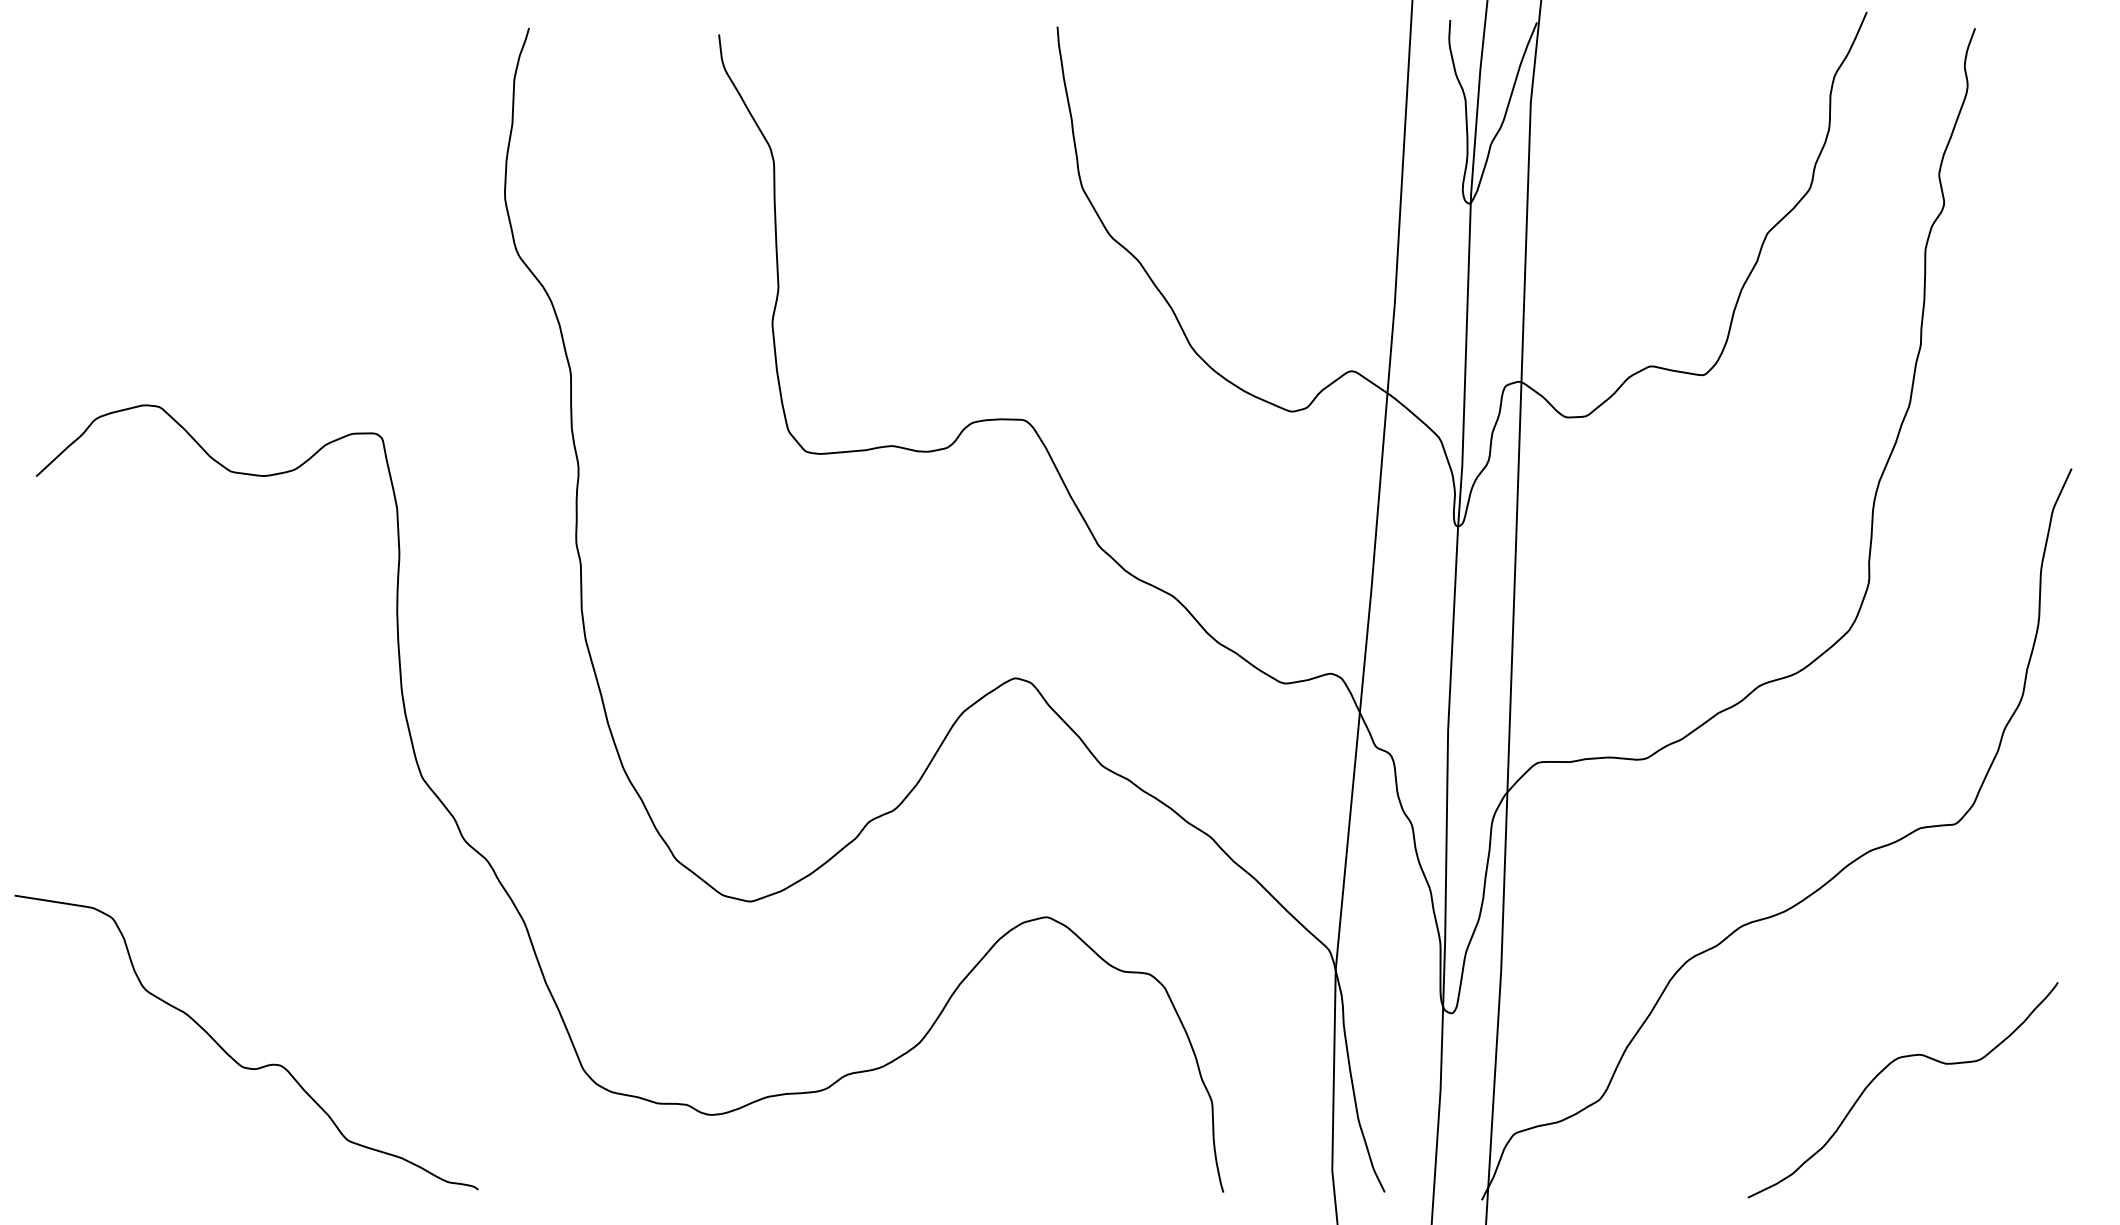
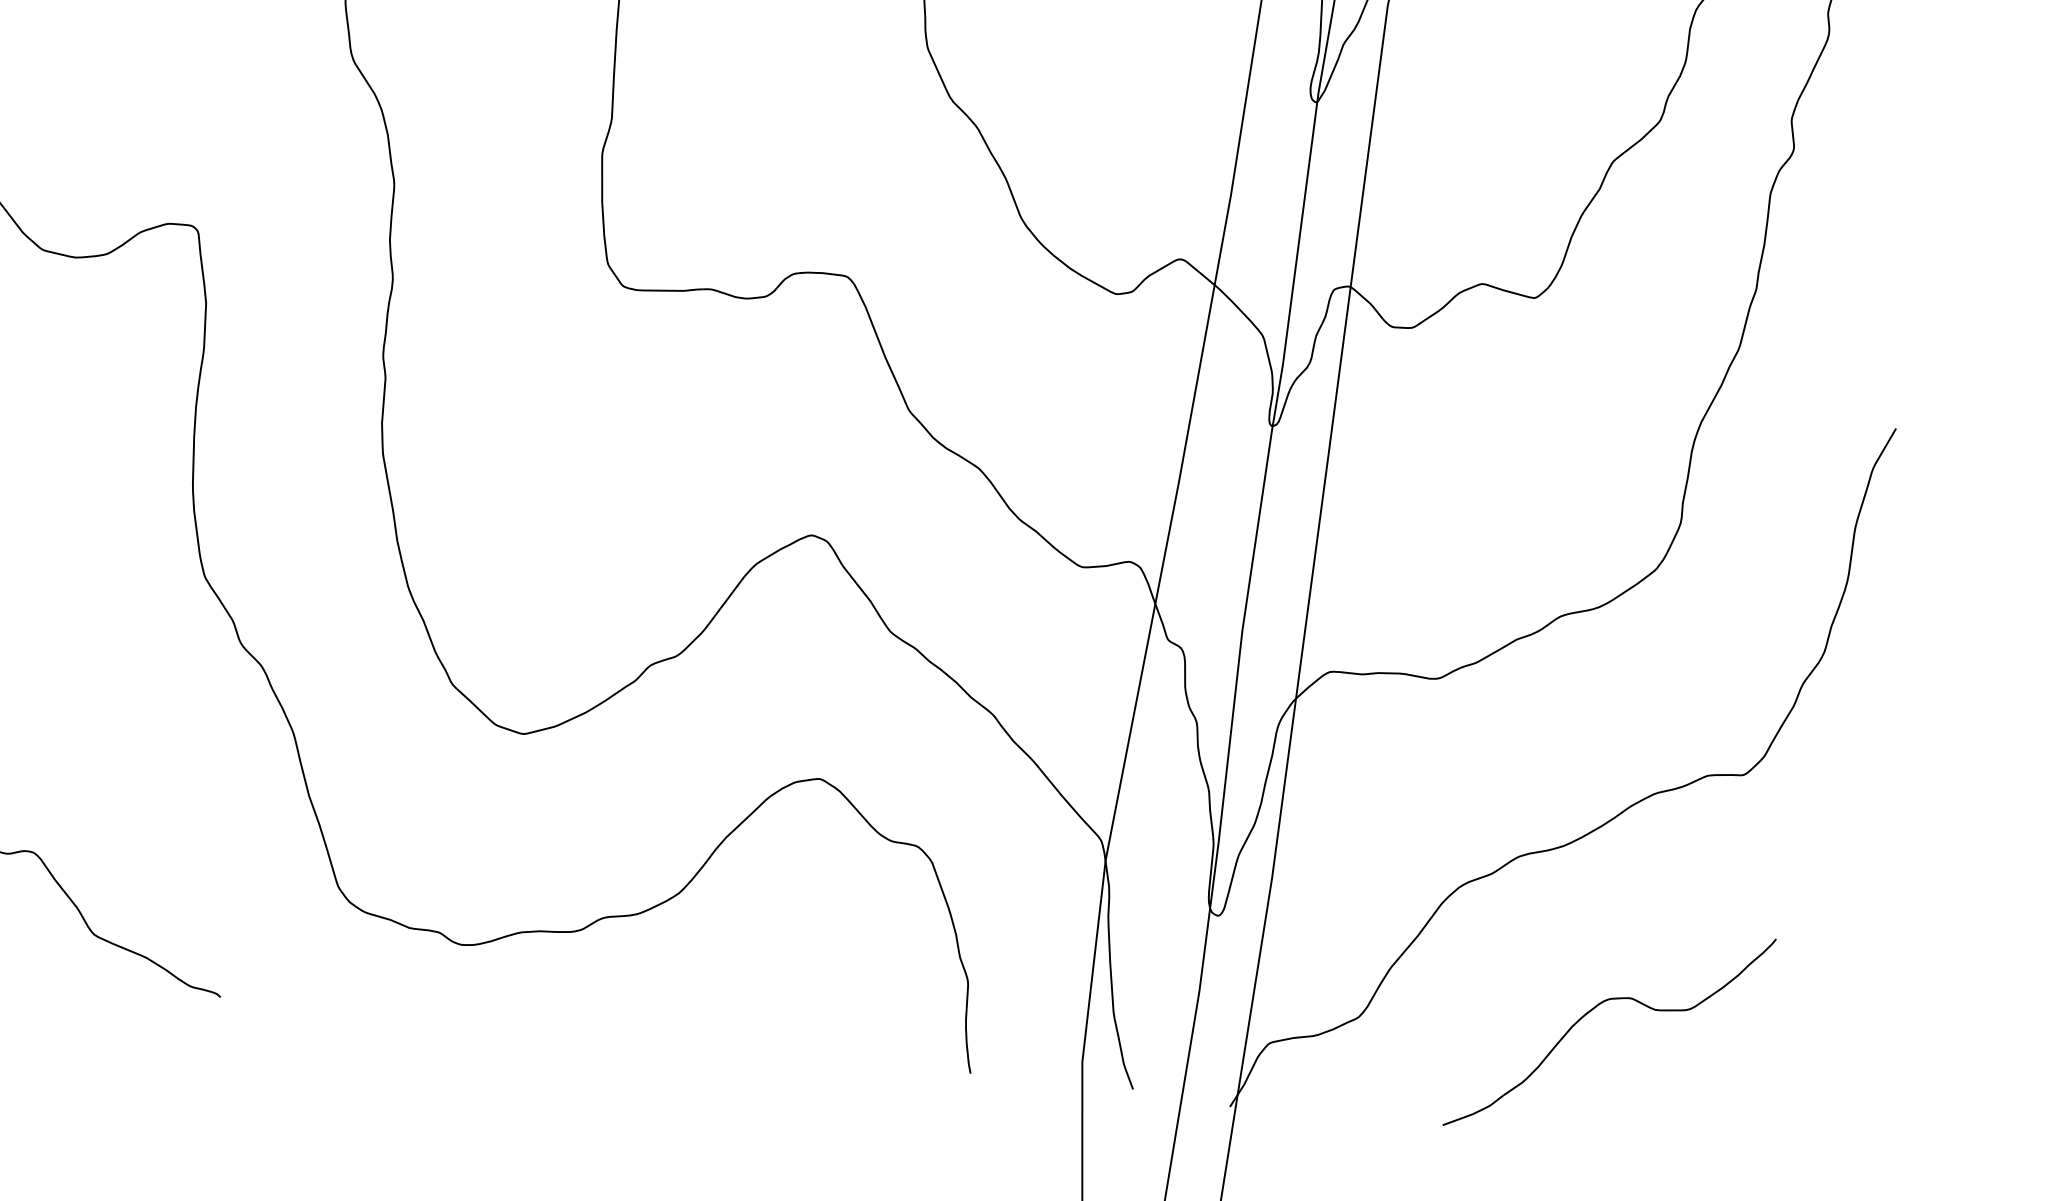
curve: (1884, 1070) -> (1592, 1010), moved

